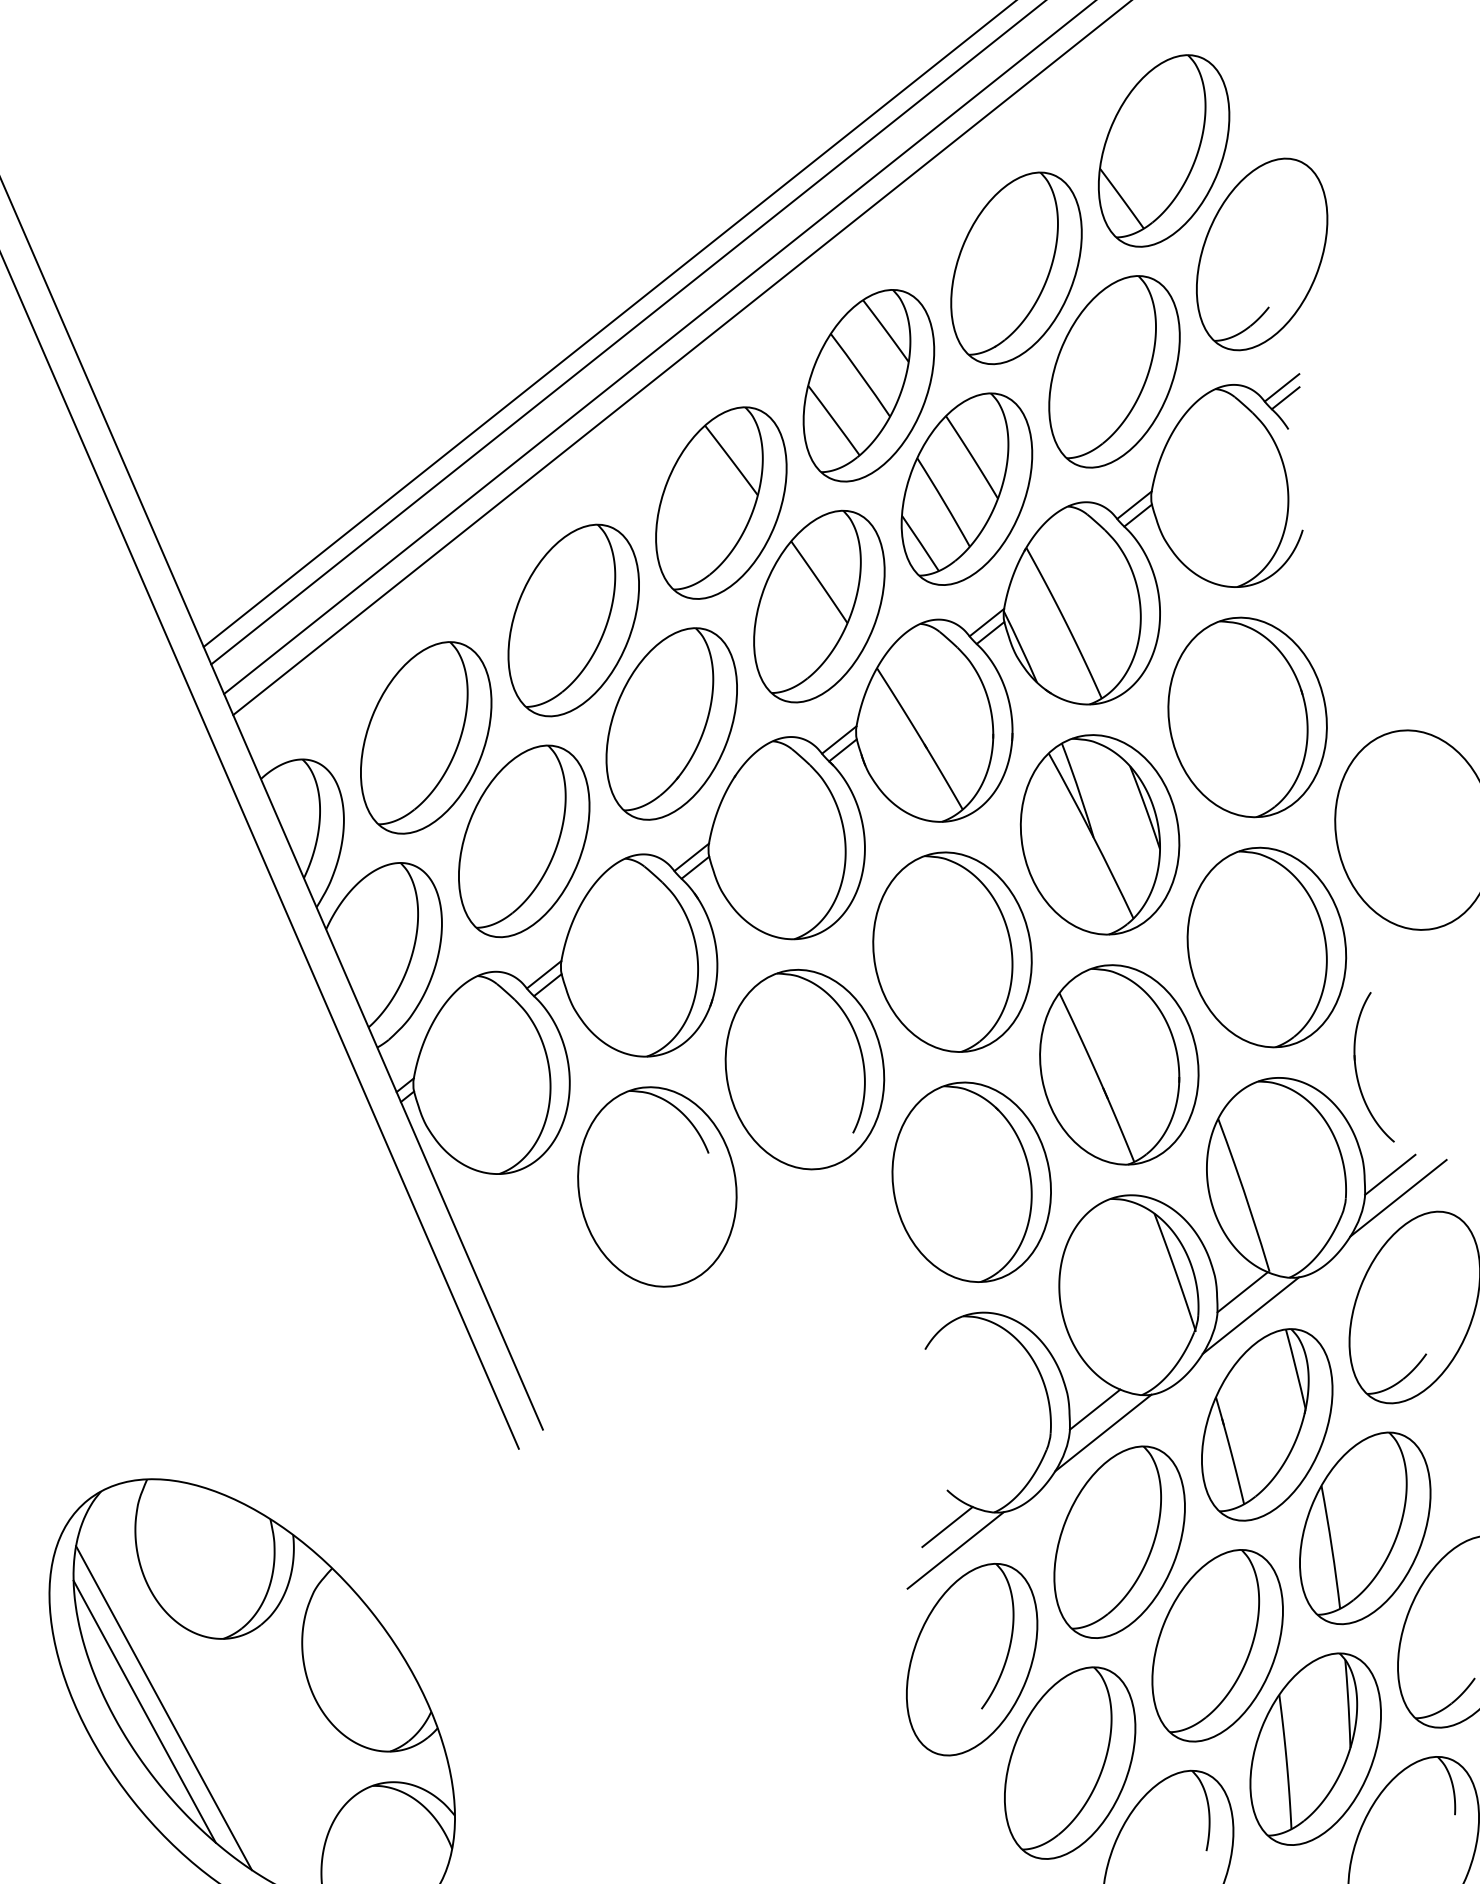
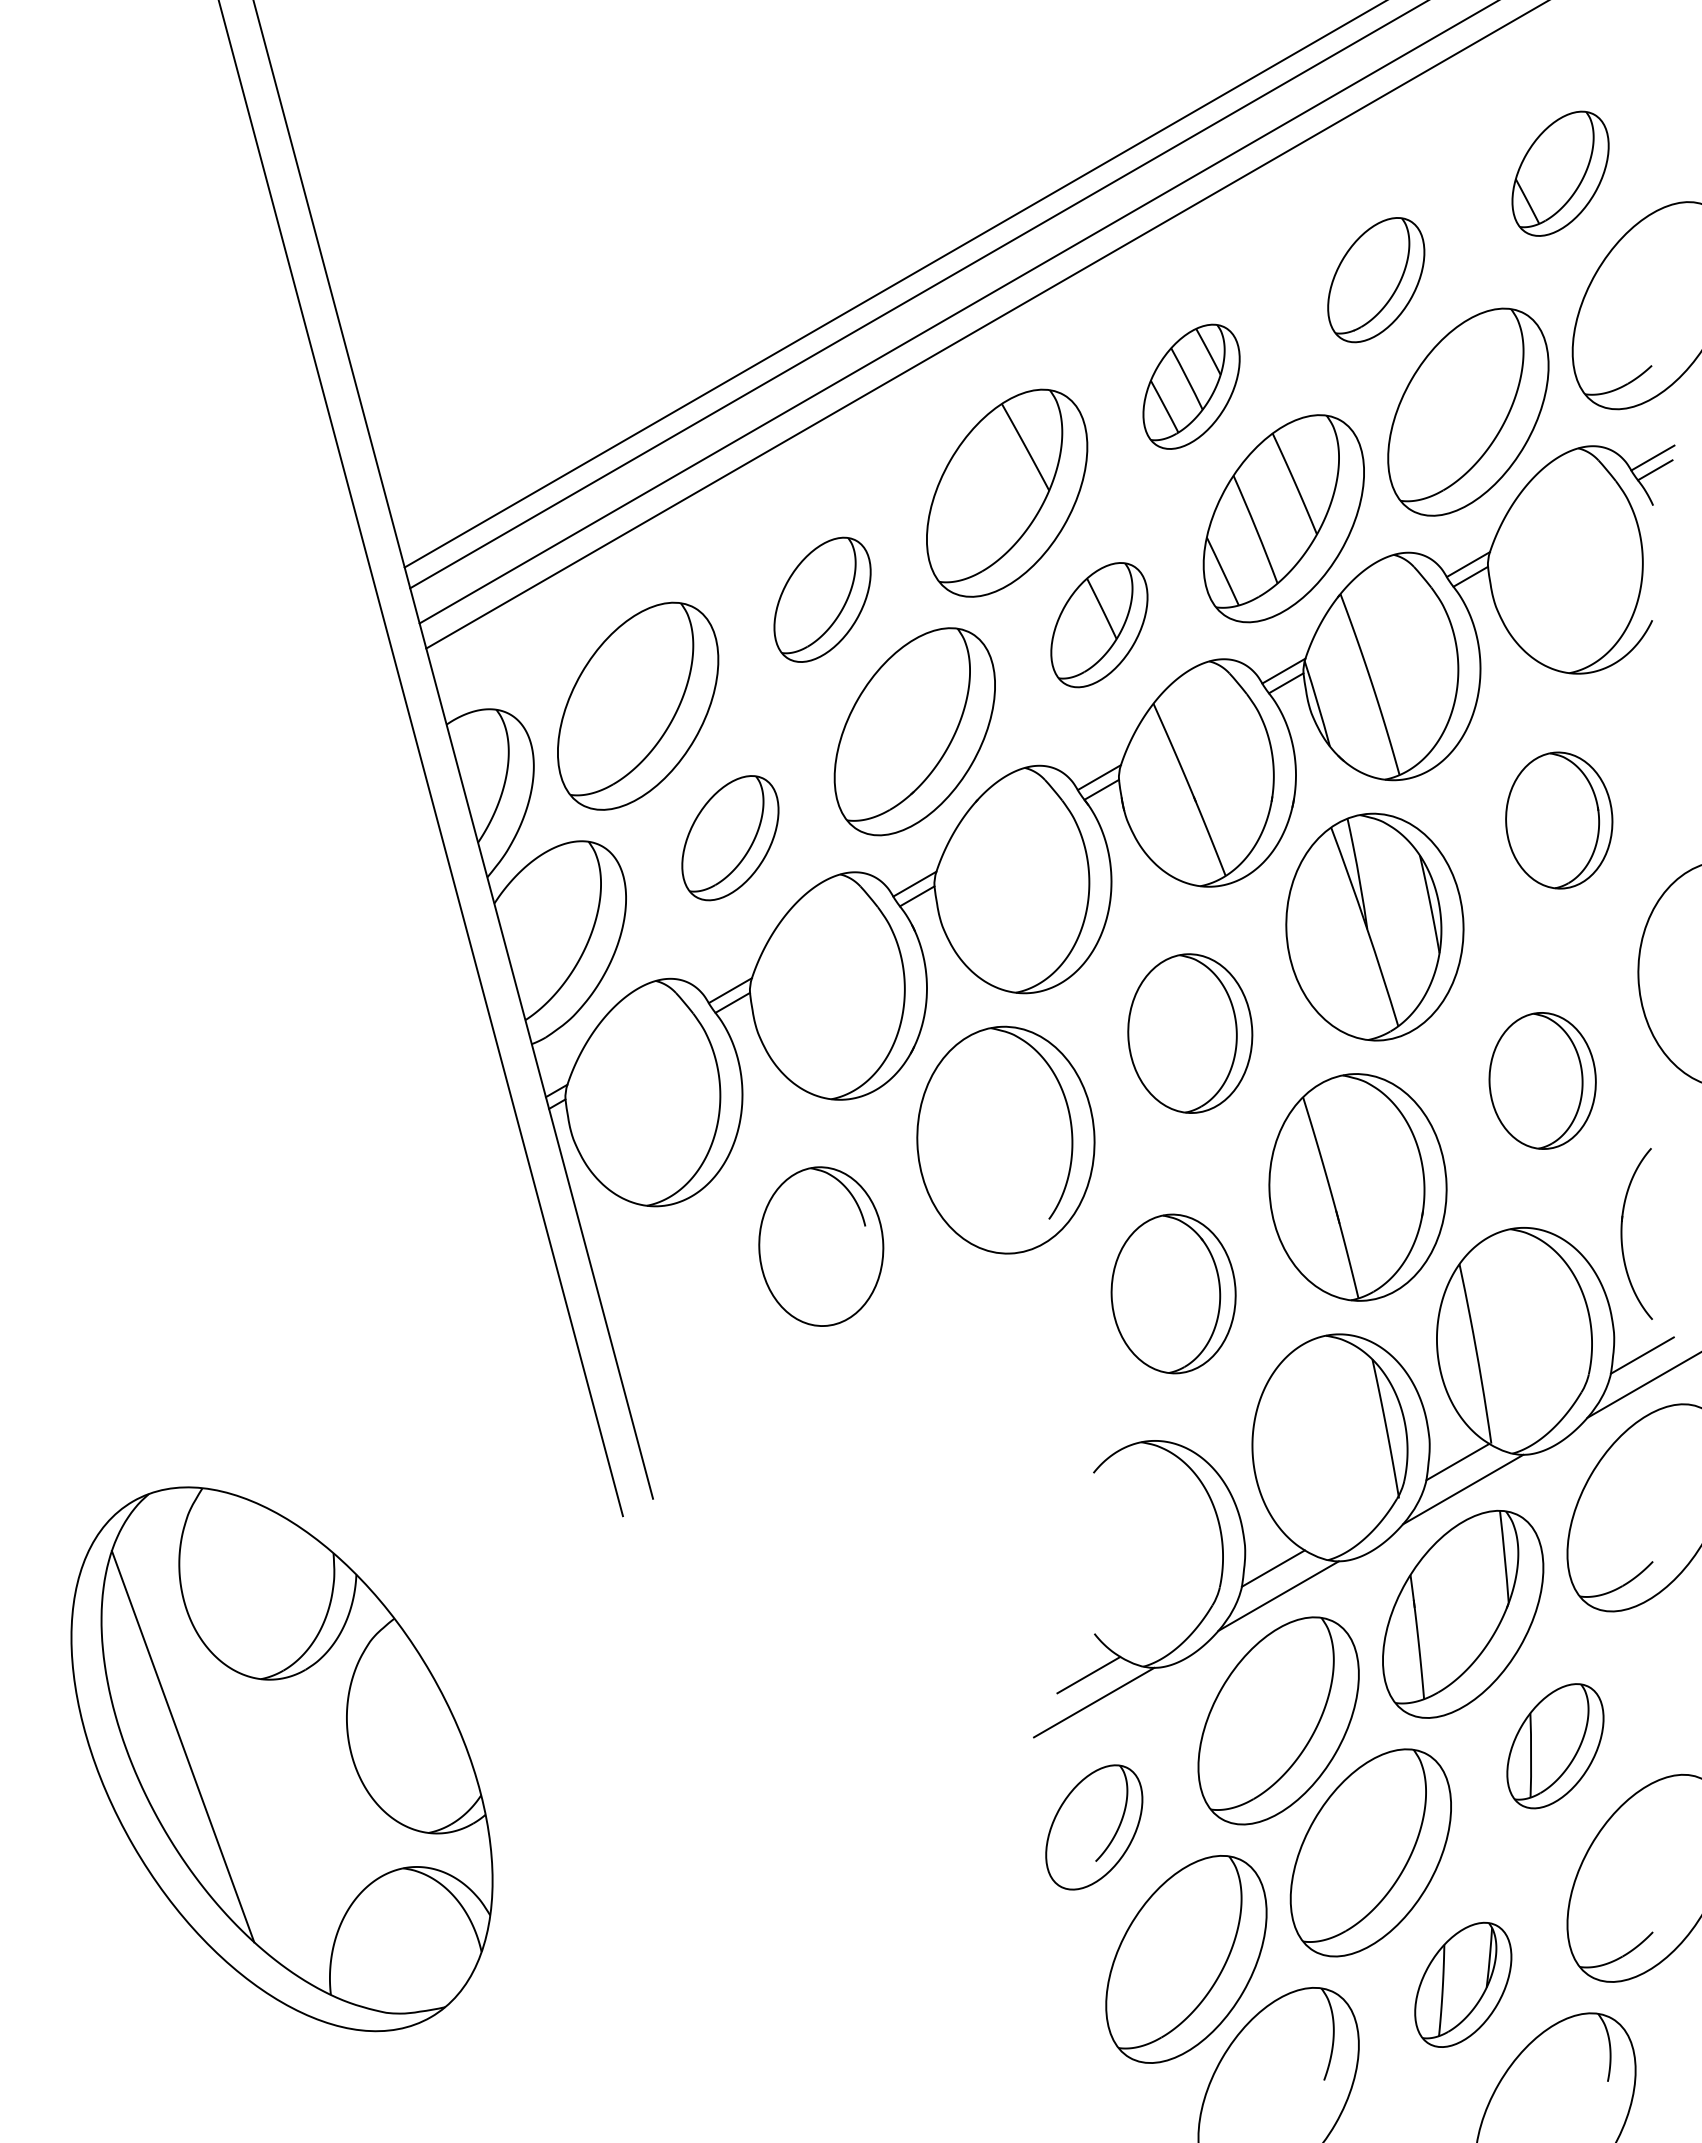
part: (1163, 150) -> (1560, 173), size x0.6
part: (1016, 267) -> (1376, 279), size x0.6
part: (868, 385) -> (1191, 386), size x0.6
part: (819, 605) -> (1099, 624), size x0.6
part: (573, 620) -> (822, 599), size x0.6
part: (1246, 717) -> (1558, 820), size x0.6
part: (524, 840) -> (730, 837), size x0.6
part: (1266, 947) -> (1542, 1080), size x0.6
part: (951, 952) -> (1189, 1033), size x0.7
part: (971, 1181) -> (1173, 1293), size x0.7
part: (656, 1186) -> (820, 1246), size x0.7
part: (1365, 1527) -> (1555, 1745), size x0.6
part: (972, 1659) -> (1094, 1827), size x0.6
line: (144, 1711) -> (160, 1747), removed
part: (1315, 1748) -> (1463, 1984), size x0.6

